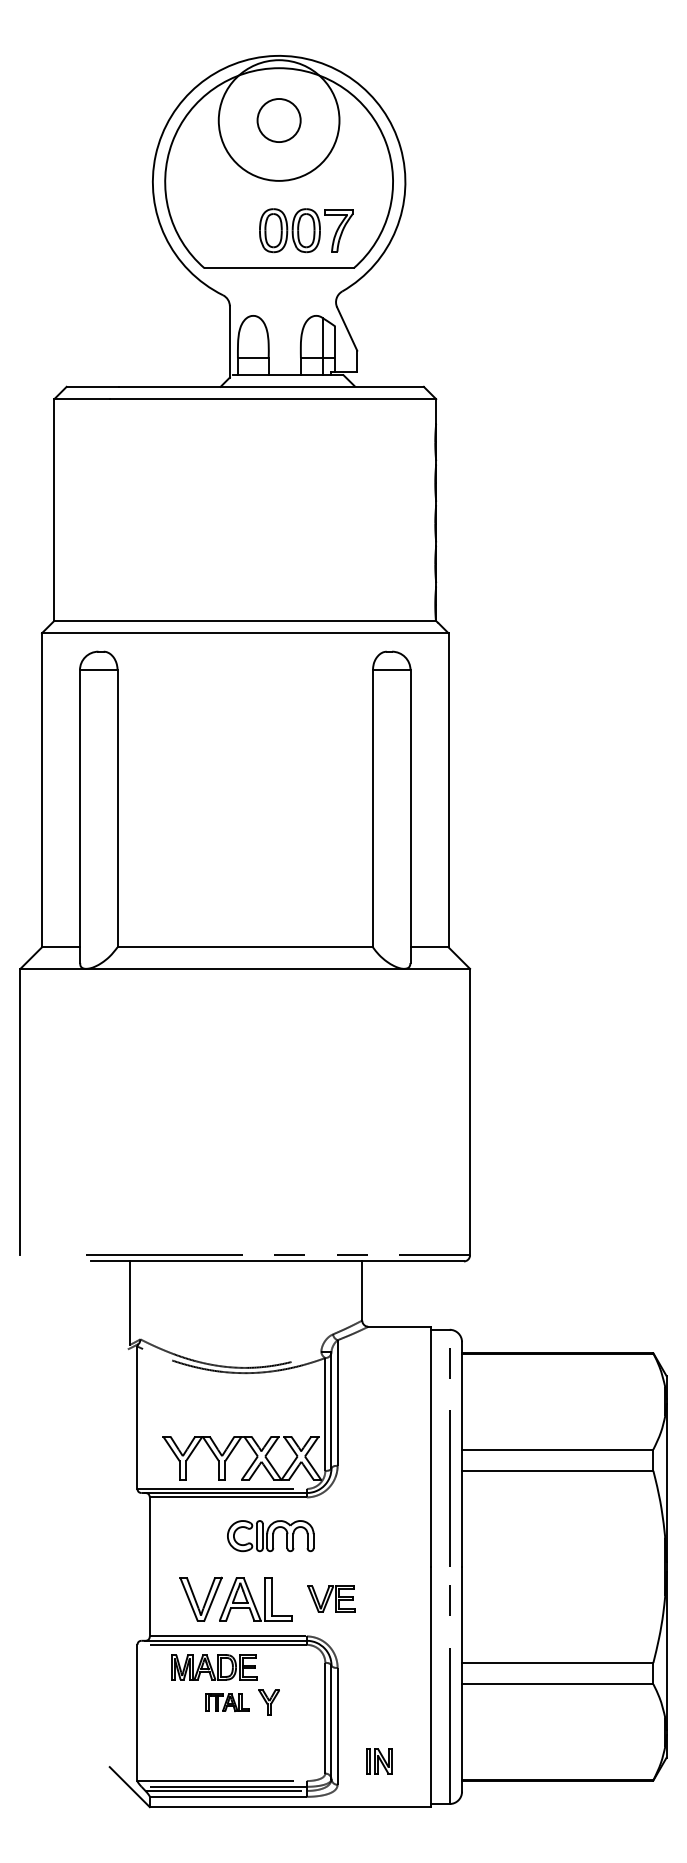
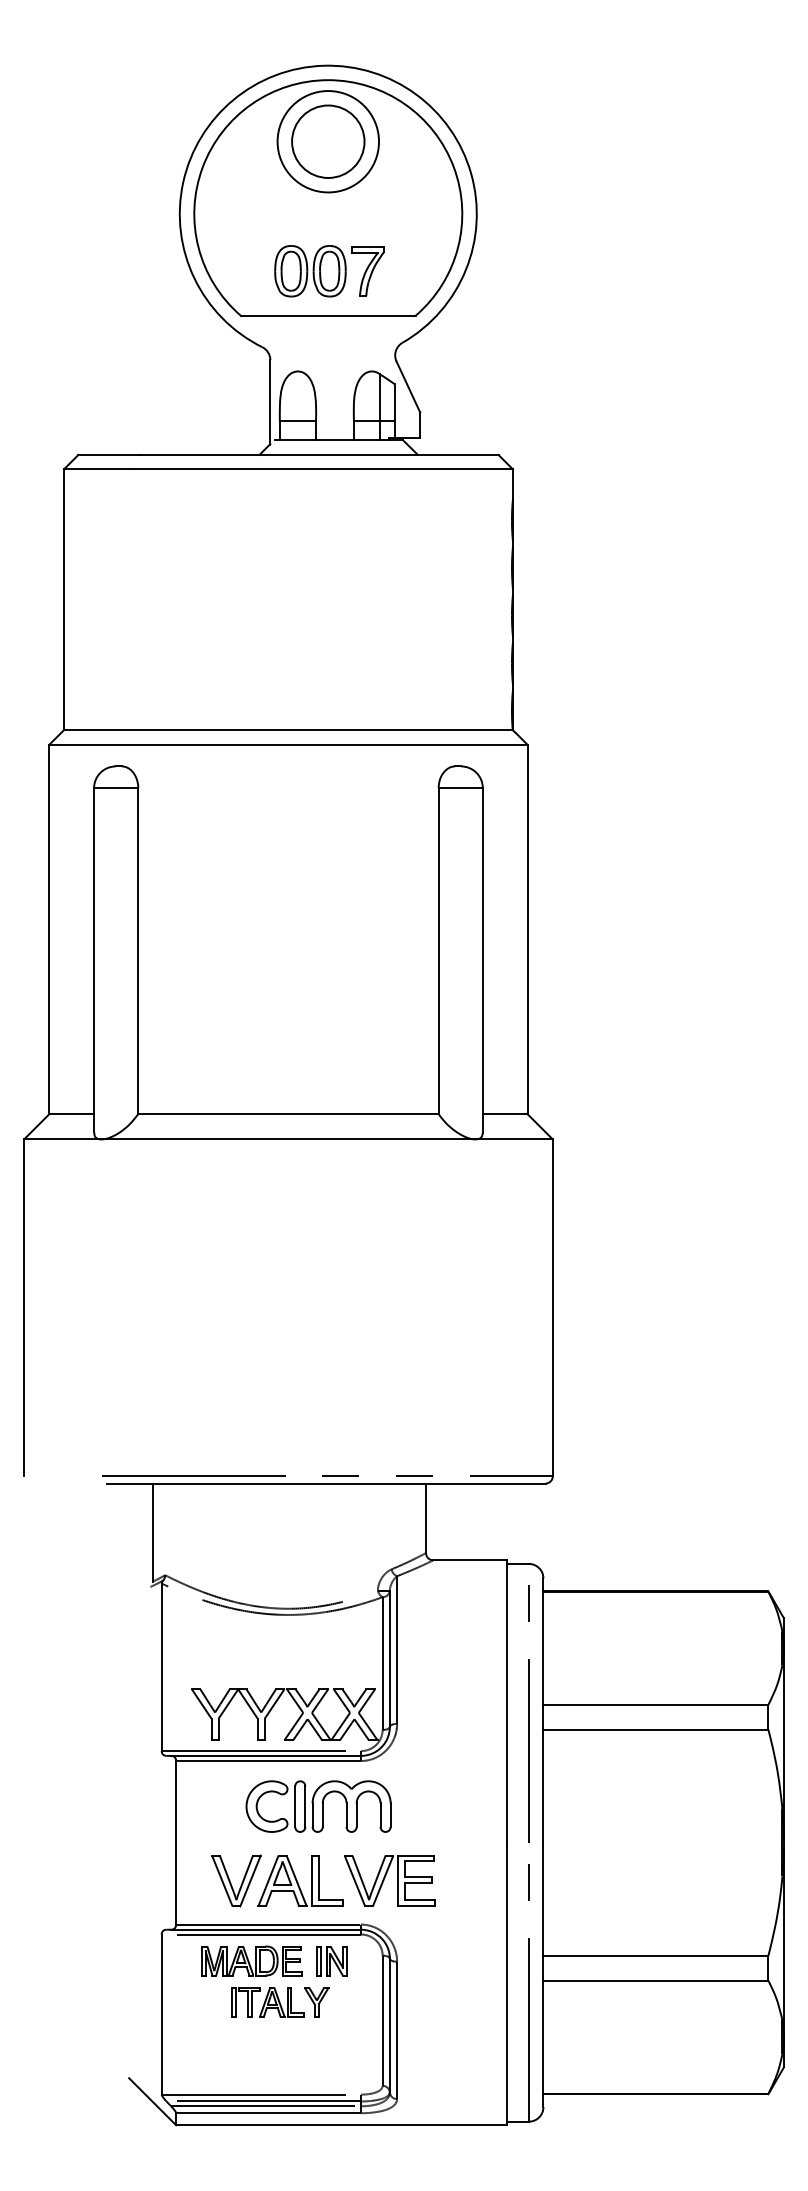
circle: (278, 120) -> (327, 141), size x1.43
circle: (279, 120) -> (328, 141), size x0.71
part: (306, 230) -> (329, 271), moved
part: (270, 1535) -> (318, 1805), size x1.43
part: (331, 1599) -> (389, 1881), size x1.67
part: (227, 1702) -> (267, 2002), size x1.43
part: (379, 1761) -> (332, 1961), moved

